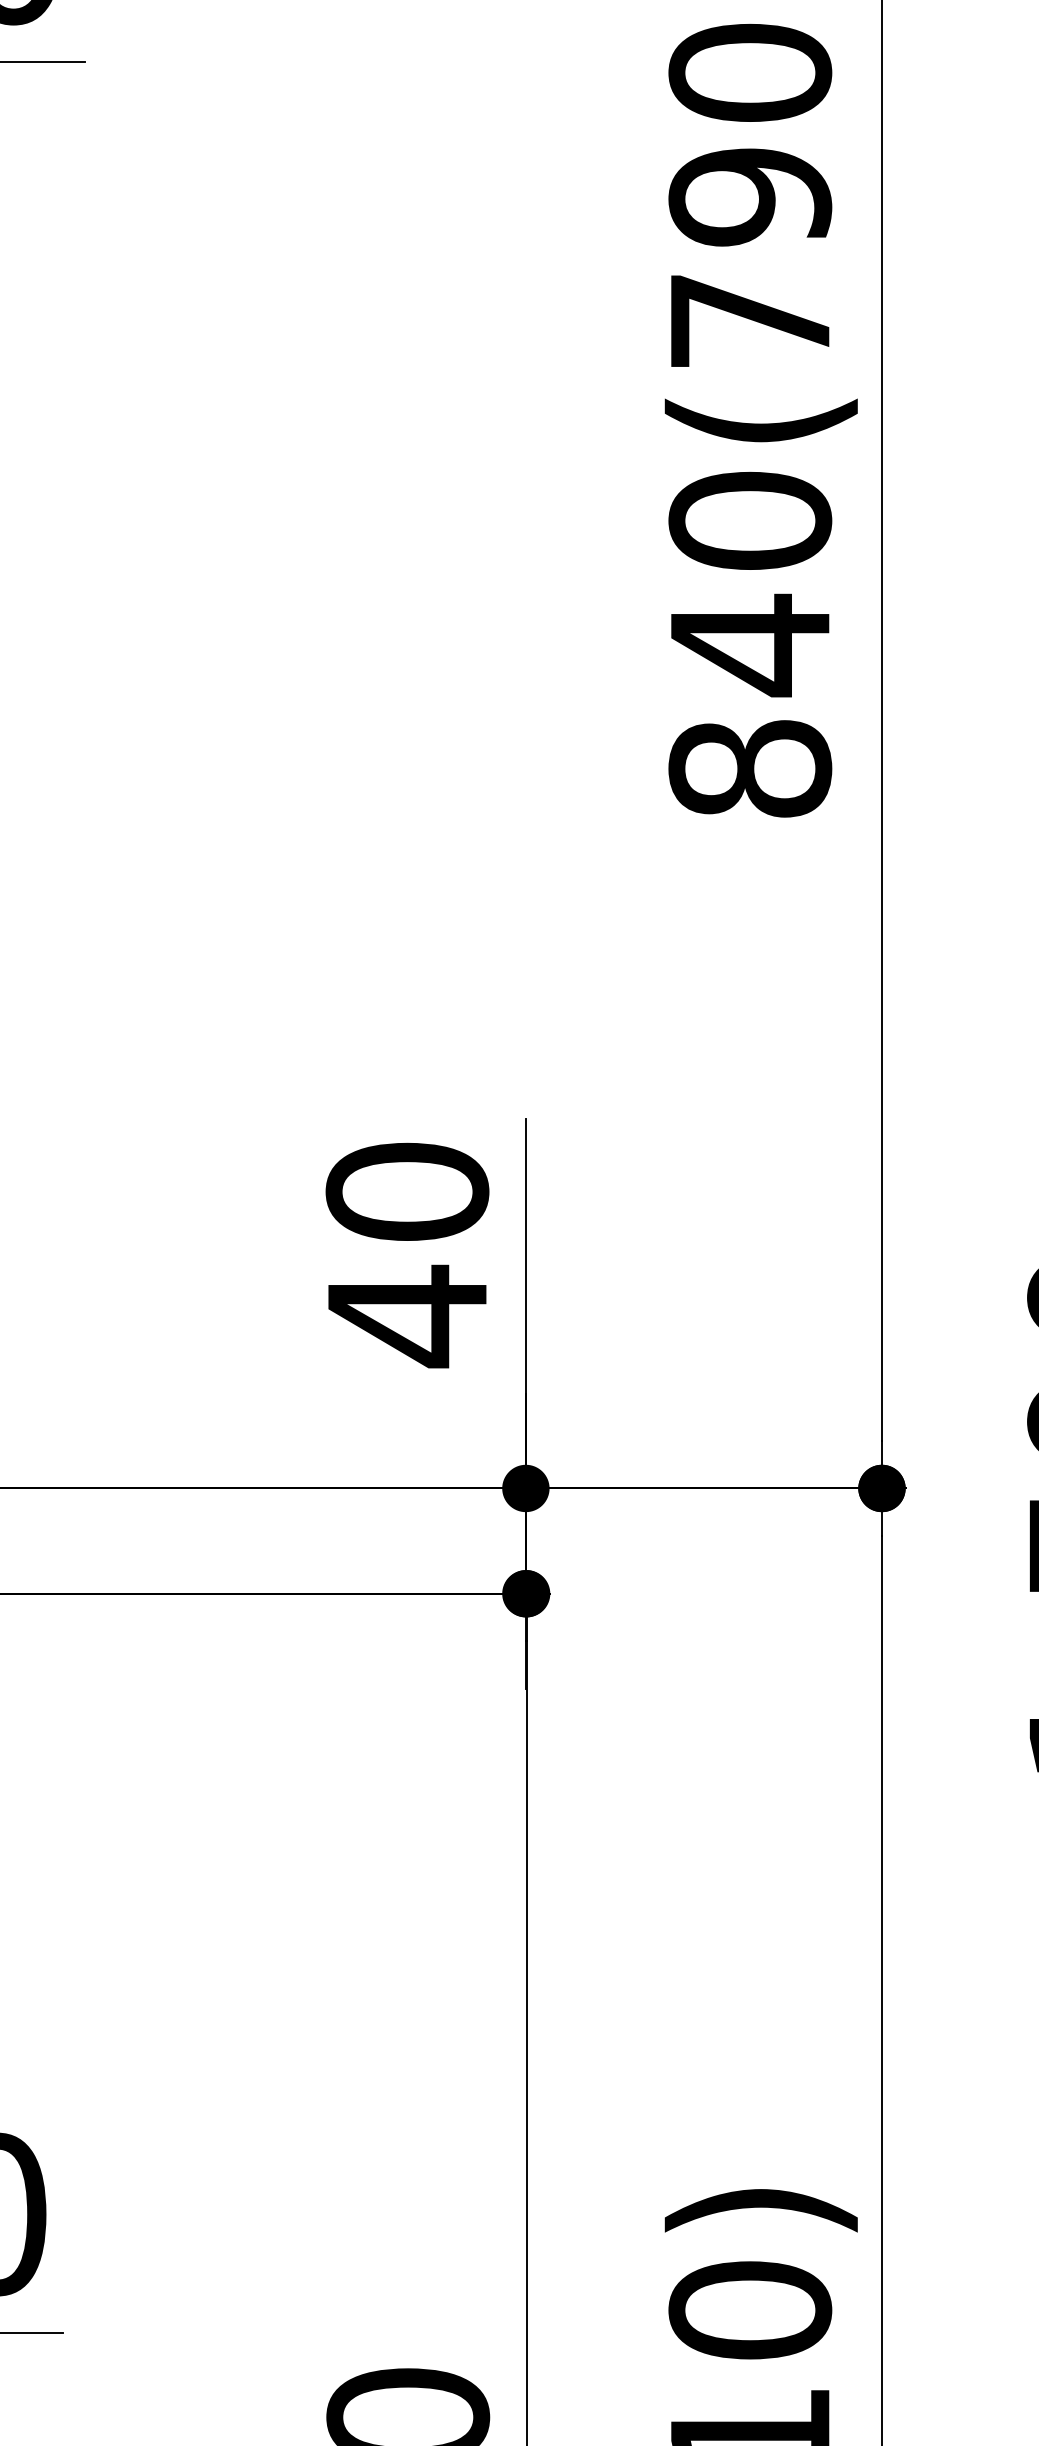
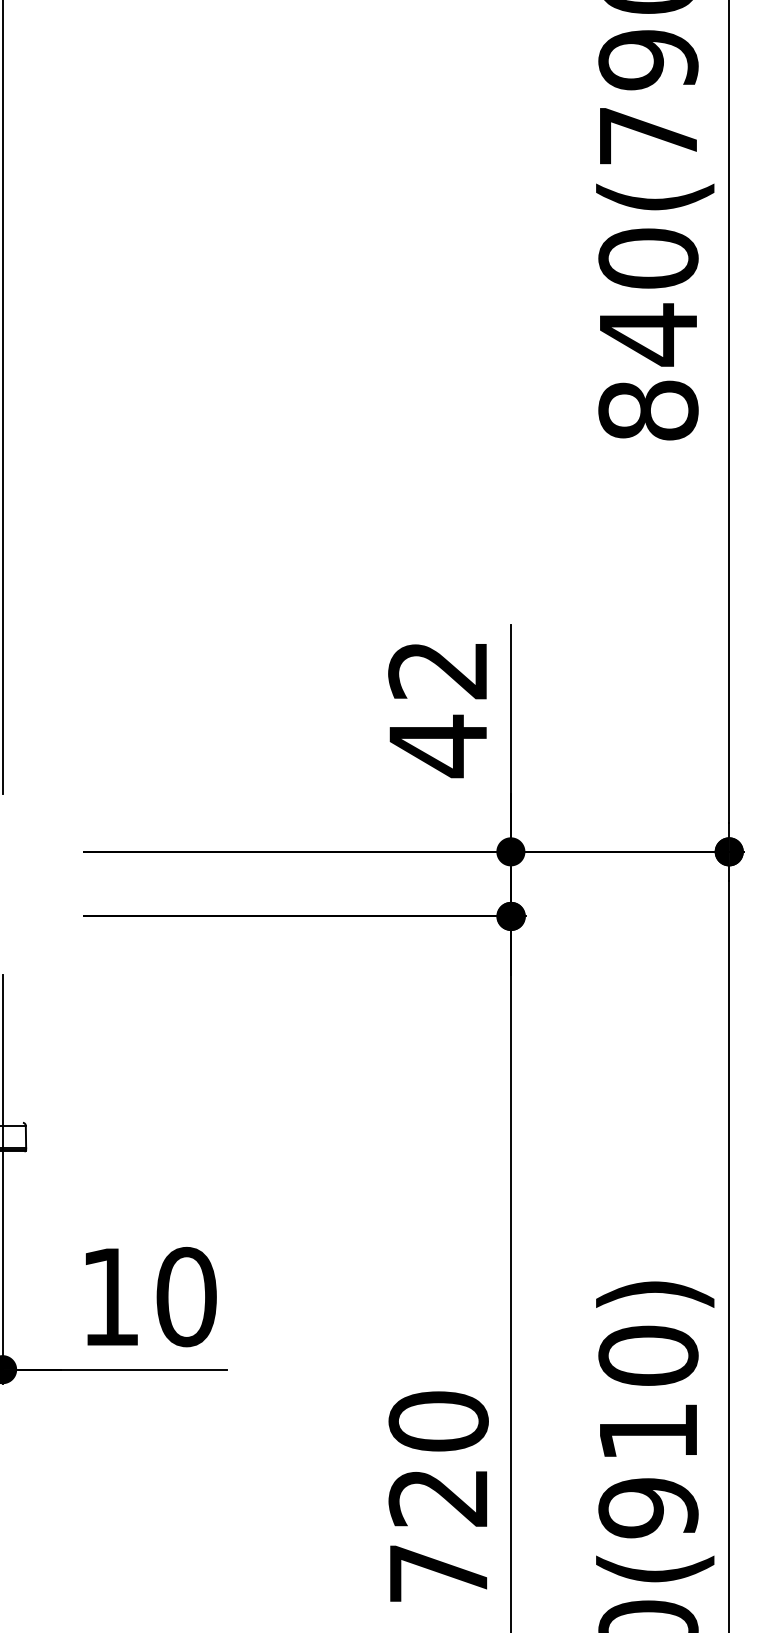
text: (407, 1192) -> (438, 670), 40 -> 42

